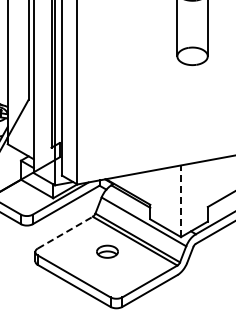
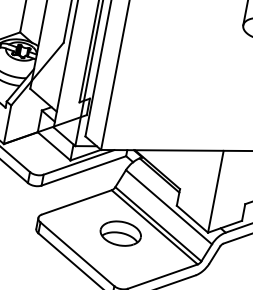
line: (181, 201) -> (216, 192), dashed -> solid
line: (65, 232) -> (77, 202), dashed -> solid
part: (107, 251) -> (120, 233), size x1.67

